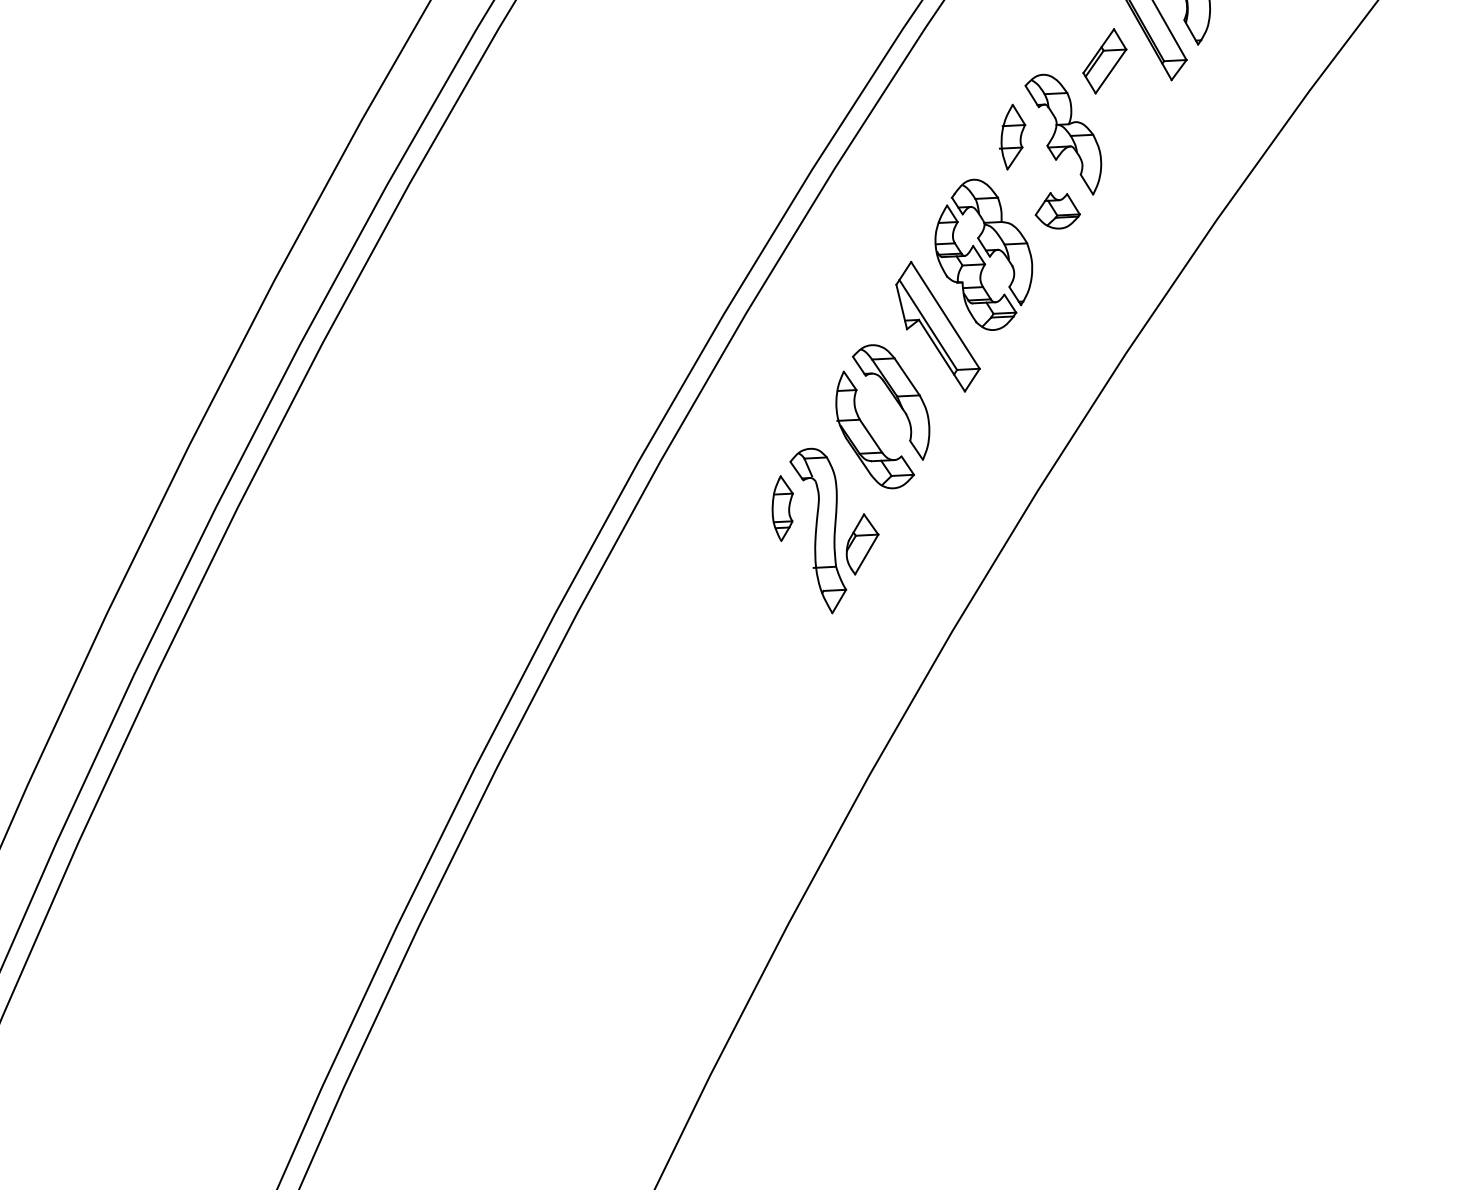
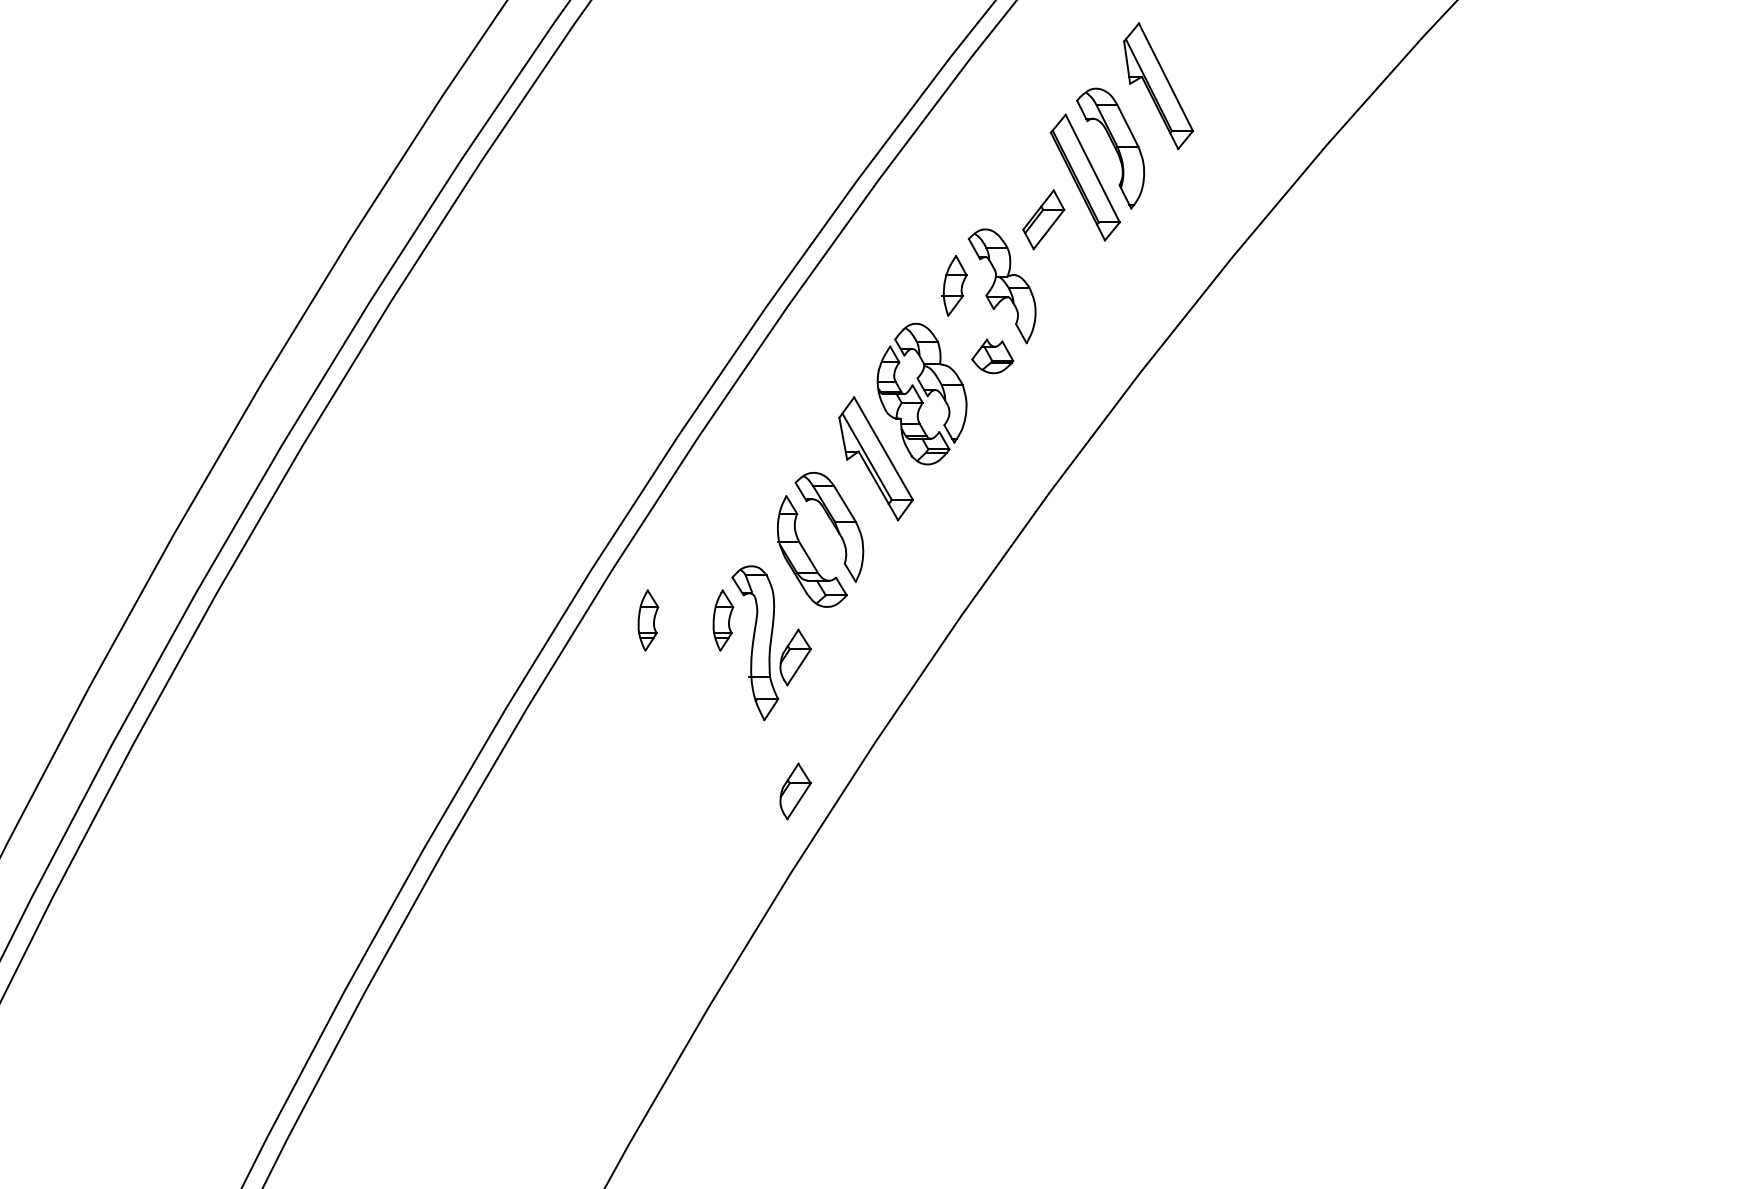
part: (702, 512) -> (648, 620), added
part: (869, 687) -> (795, 791), added

